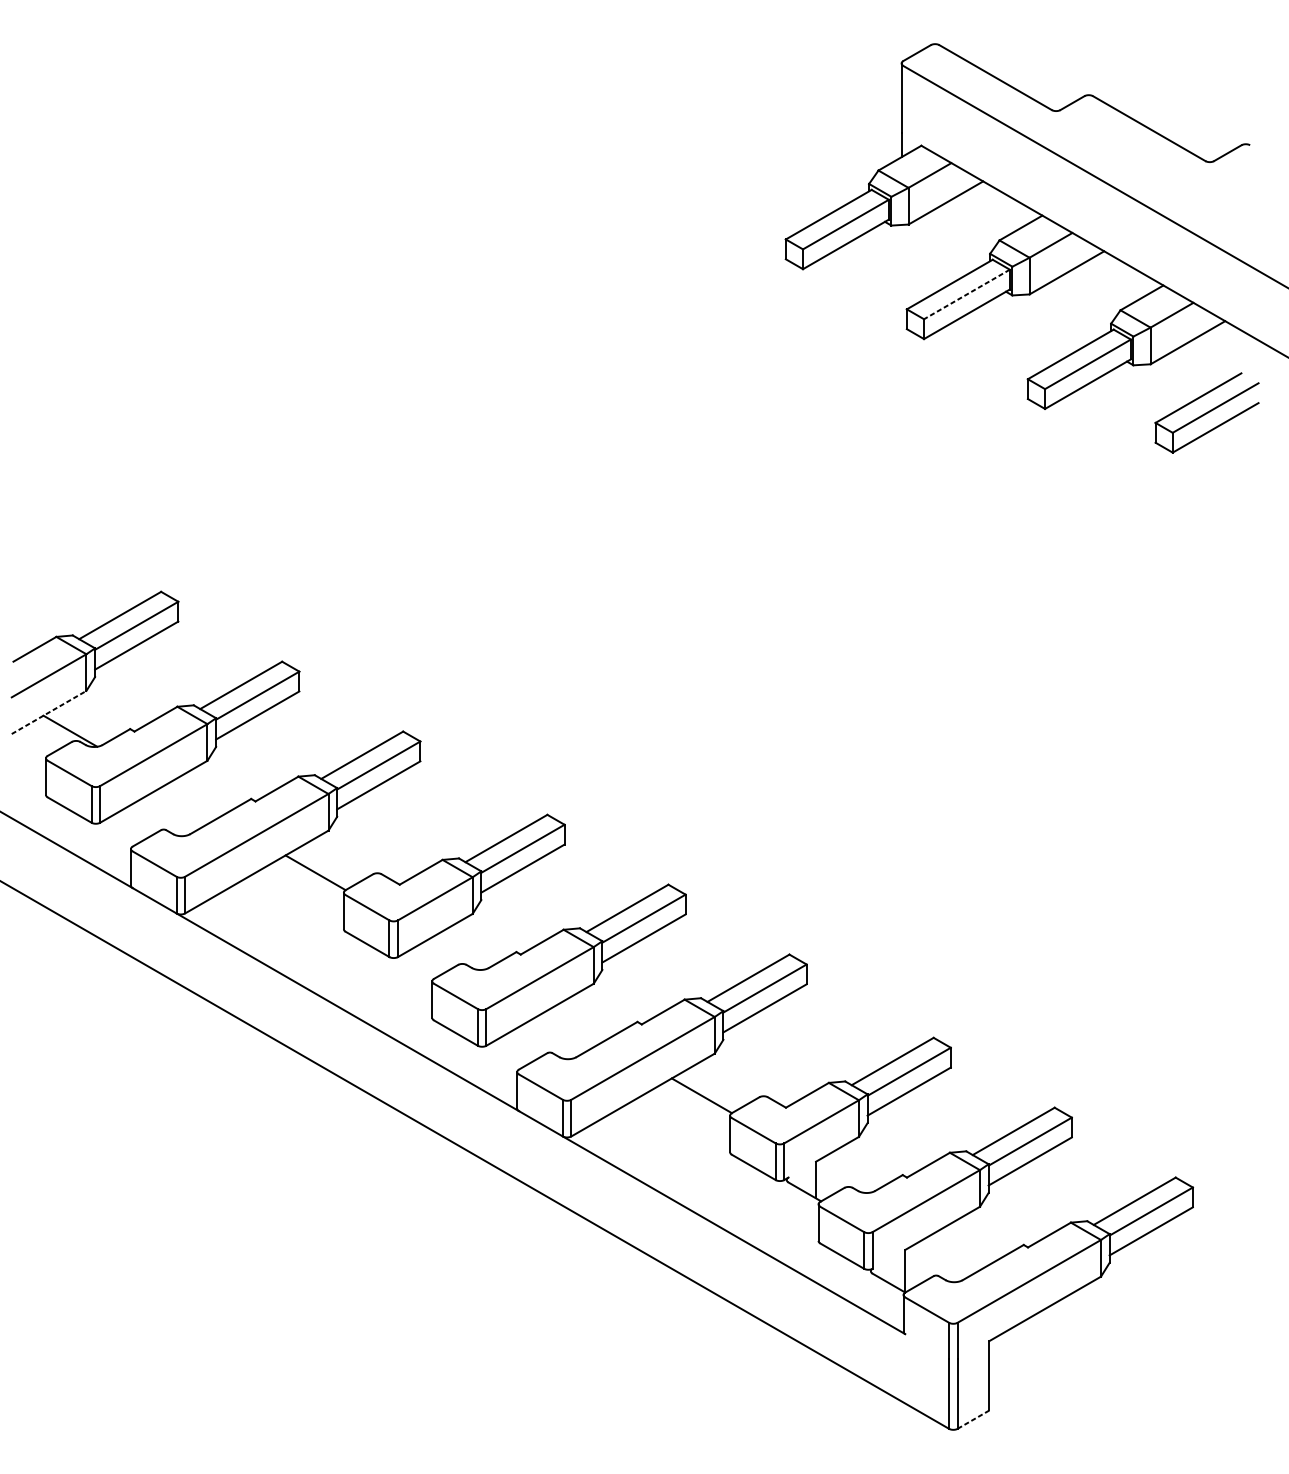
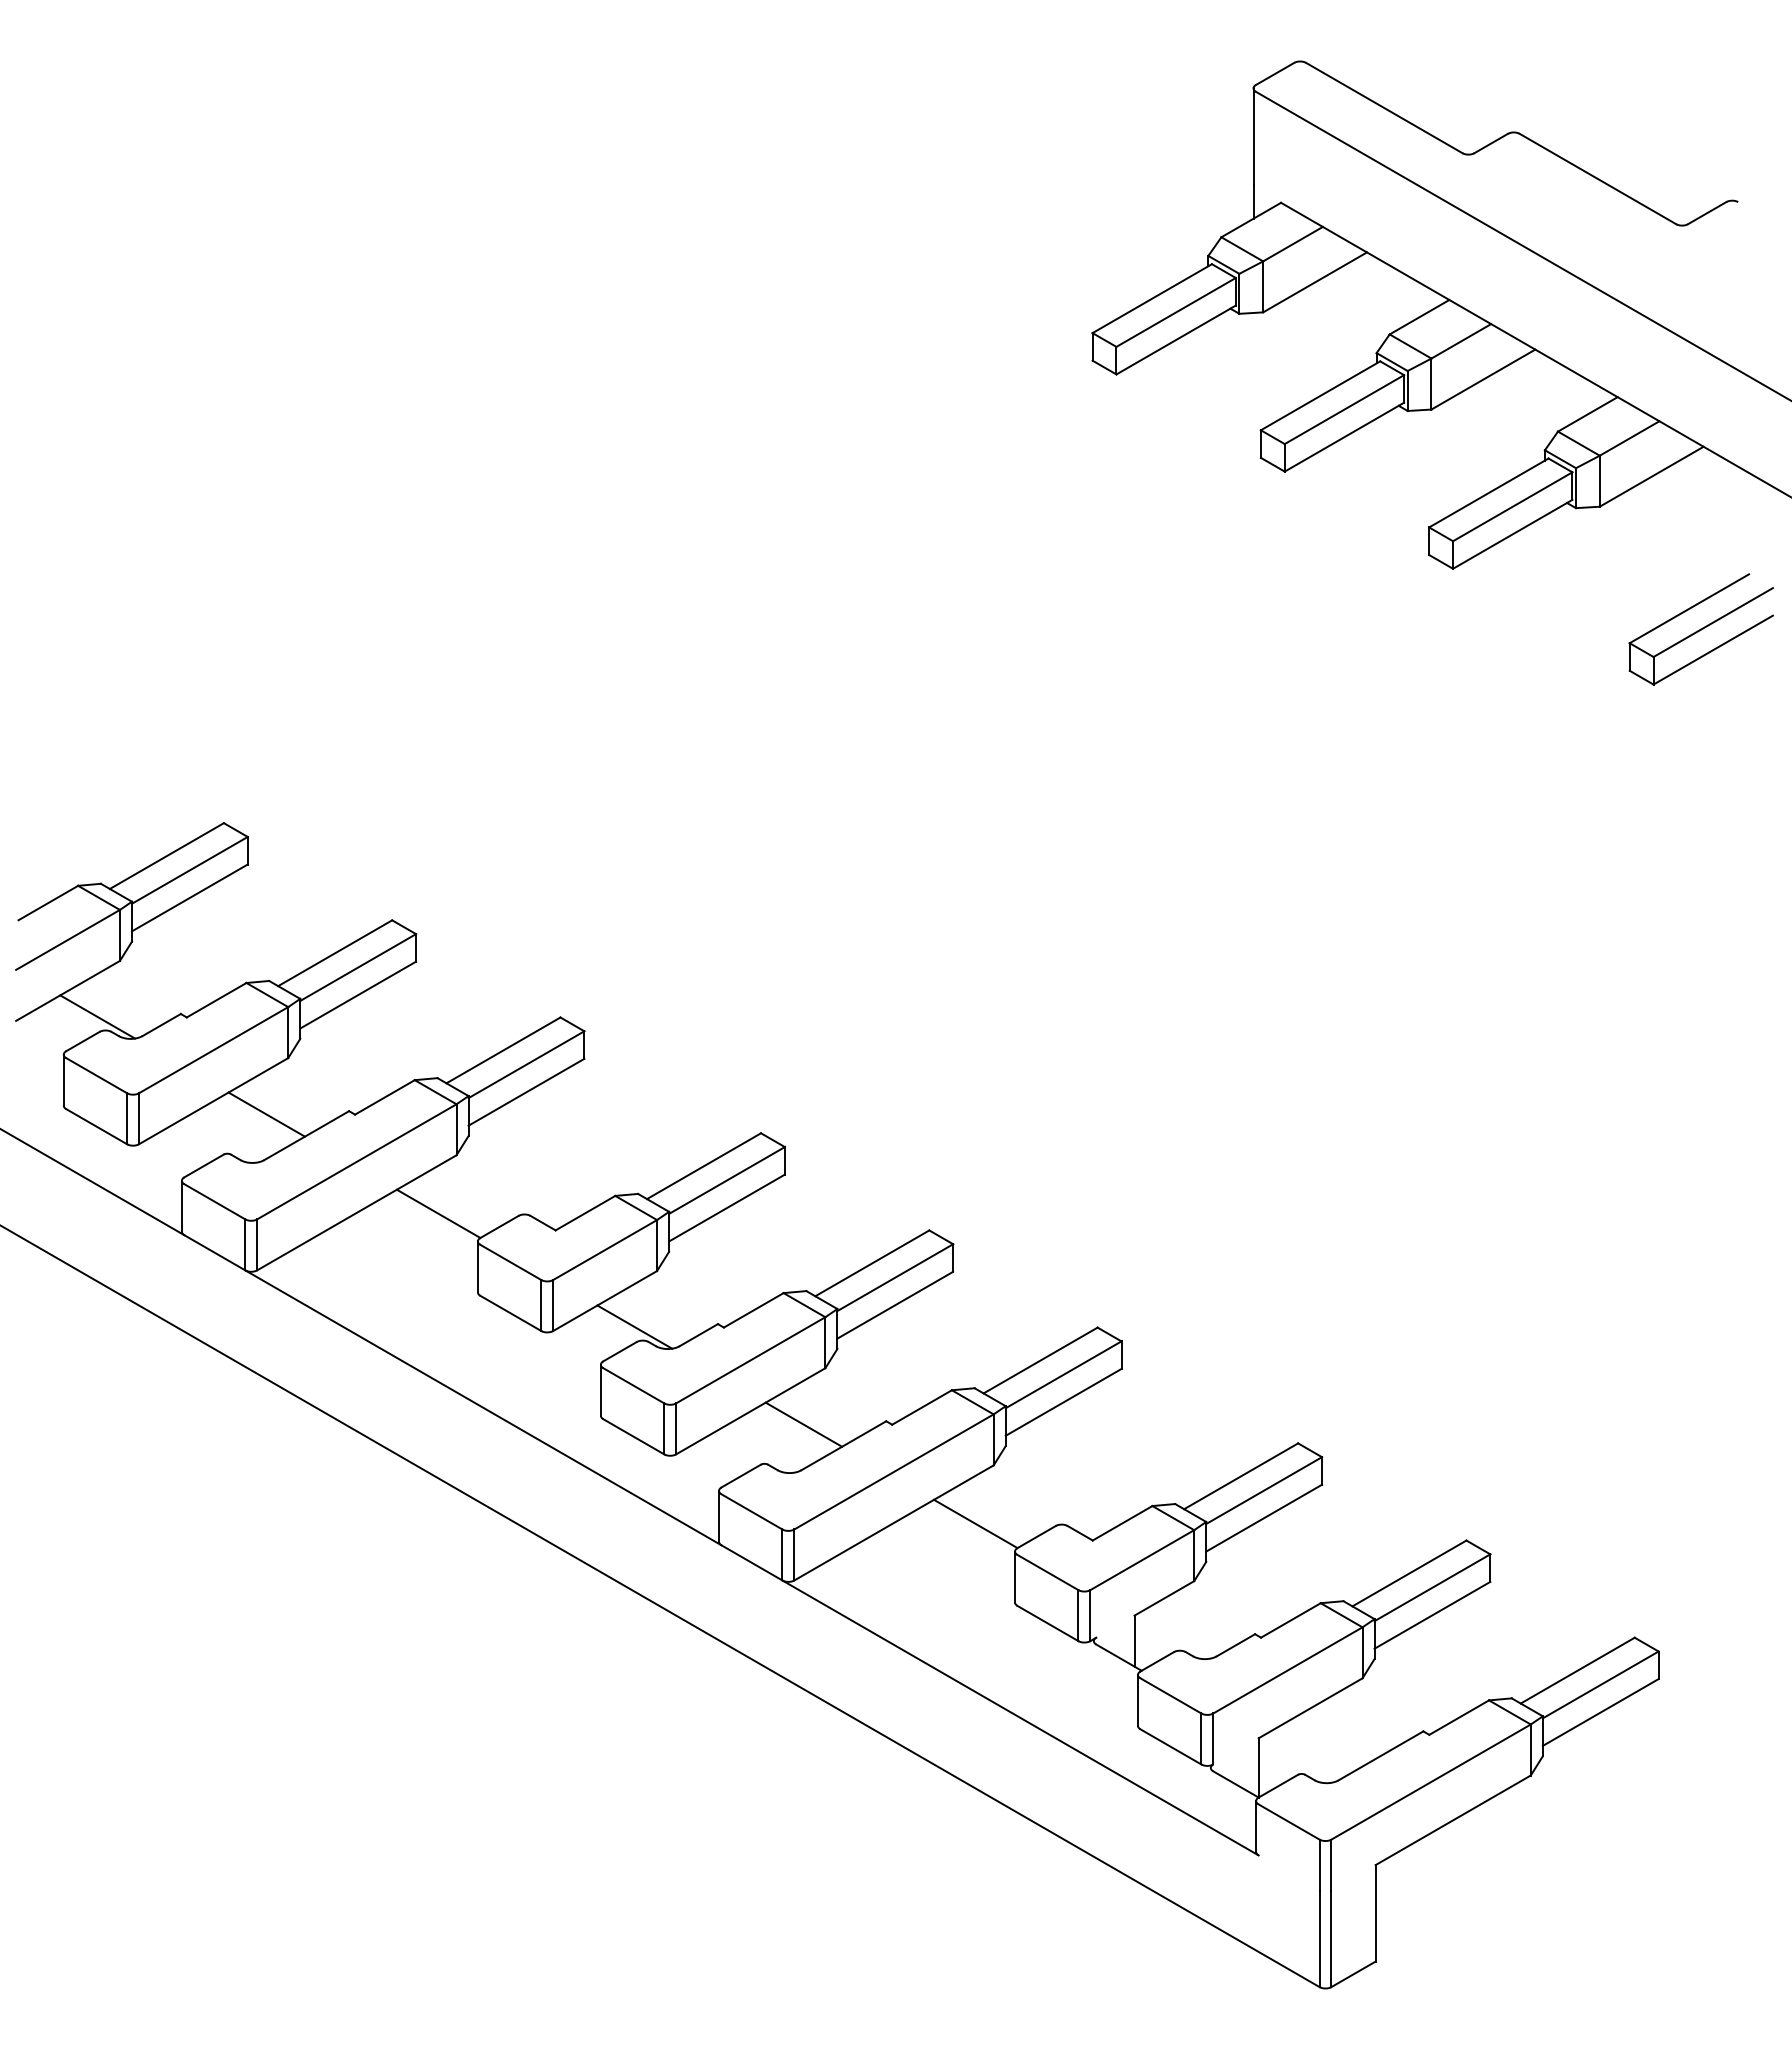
line: (967, 294) -> (1344, 409), dashed -> solid
part: (1206, 413) -> (1700, 629), moved
line: (49, 712) -> (68, 990), dashed -> solid
line: (191, 801) -> (266, 1114), added
line: (456, 953) -> (634, 1326), added
line: (577, 1024) -> (803, 1424), added
line: (974, 1419) -> (1354, 1974), dashed -> solid

